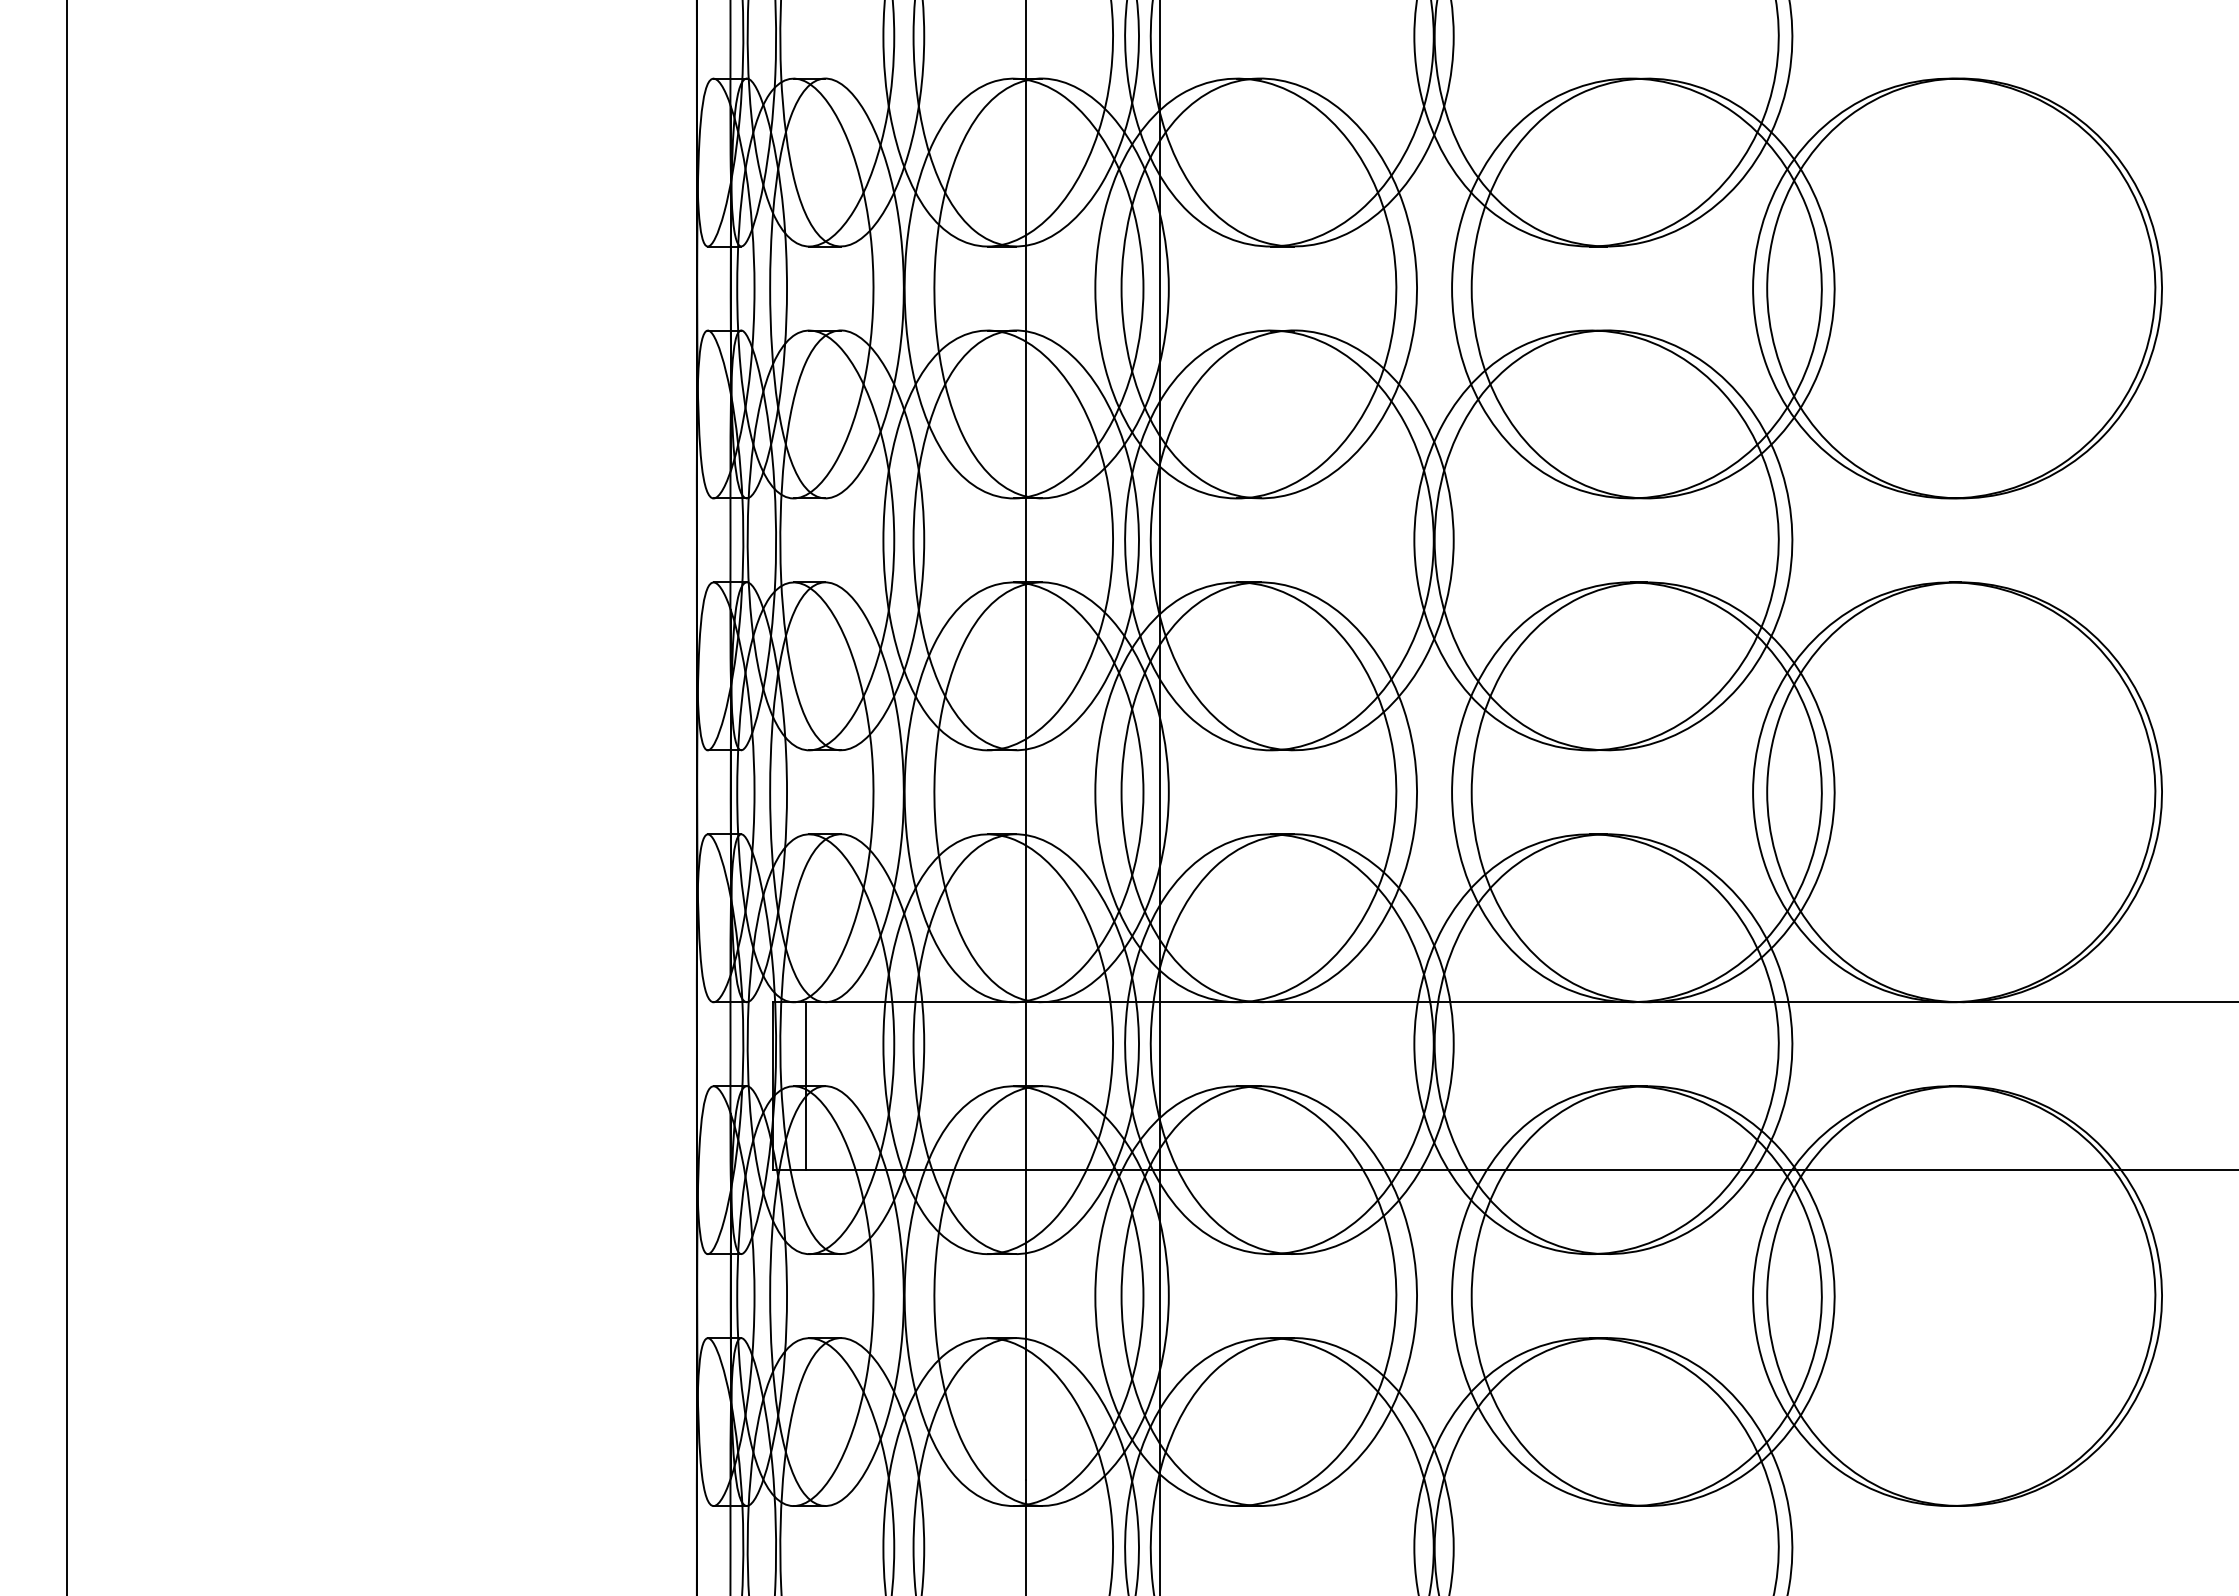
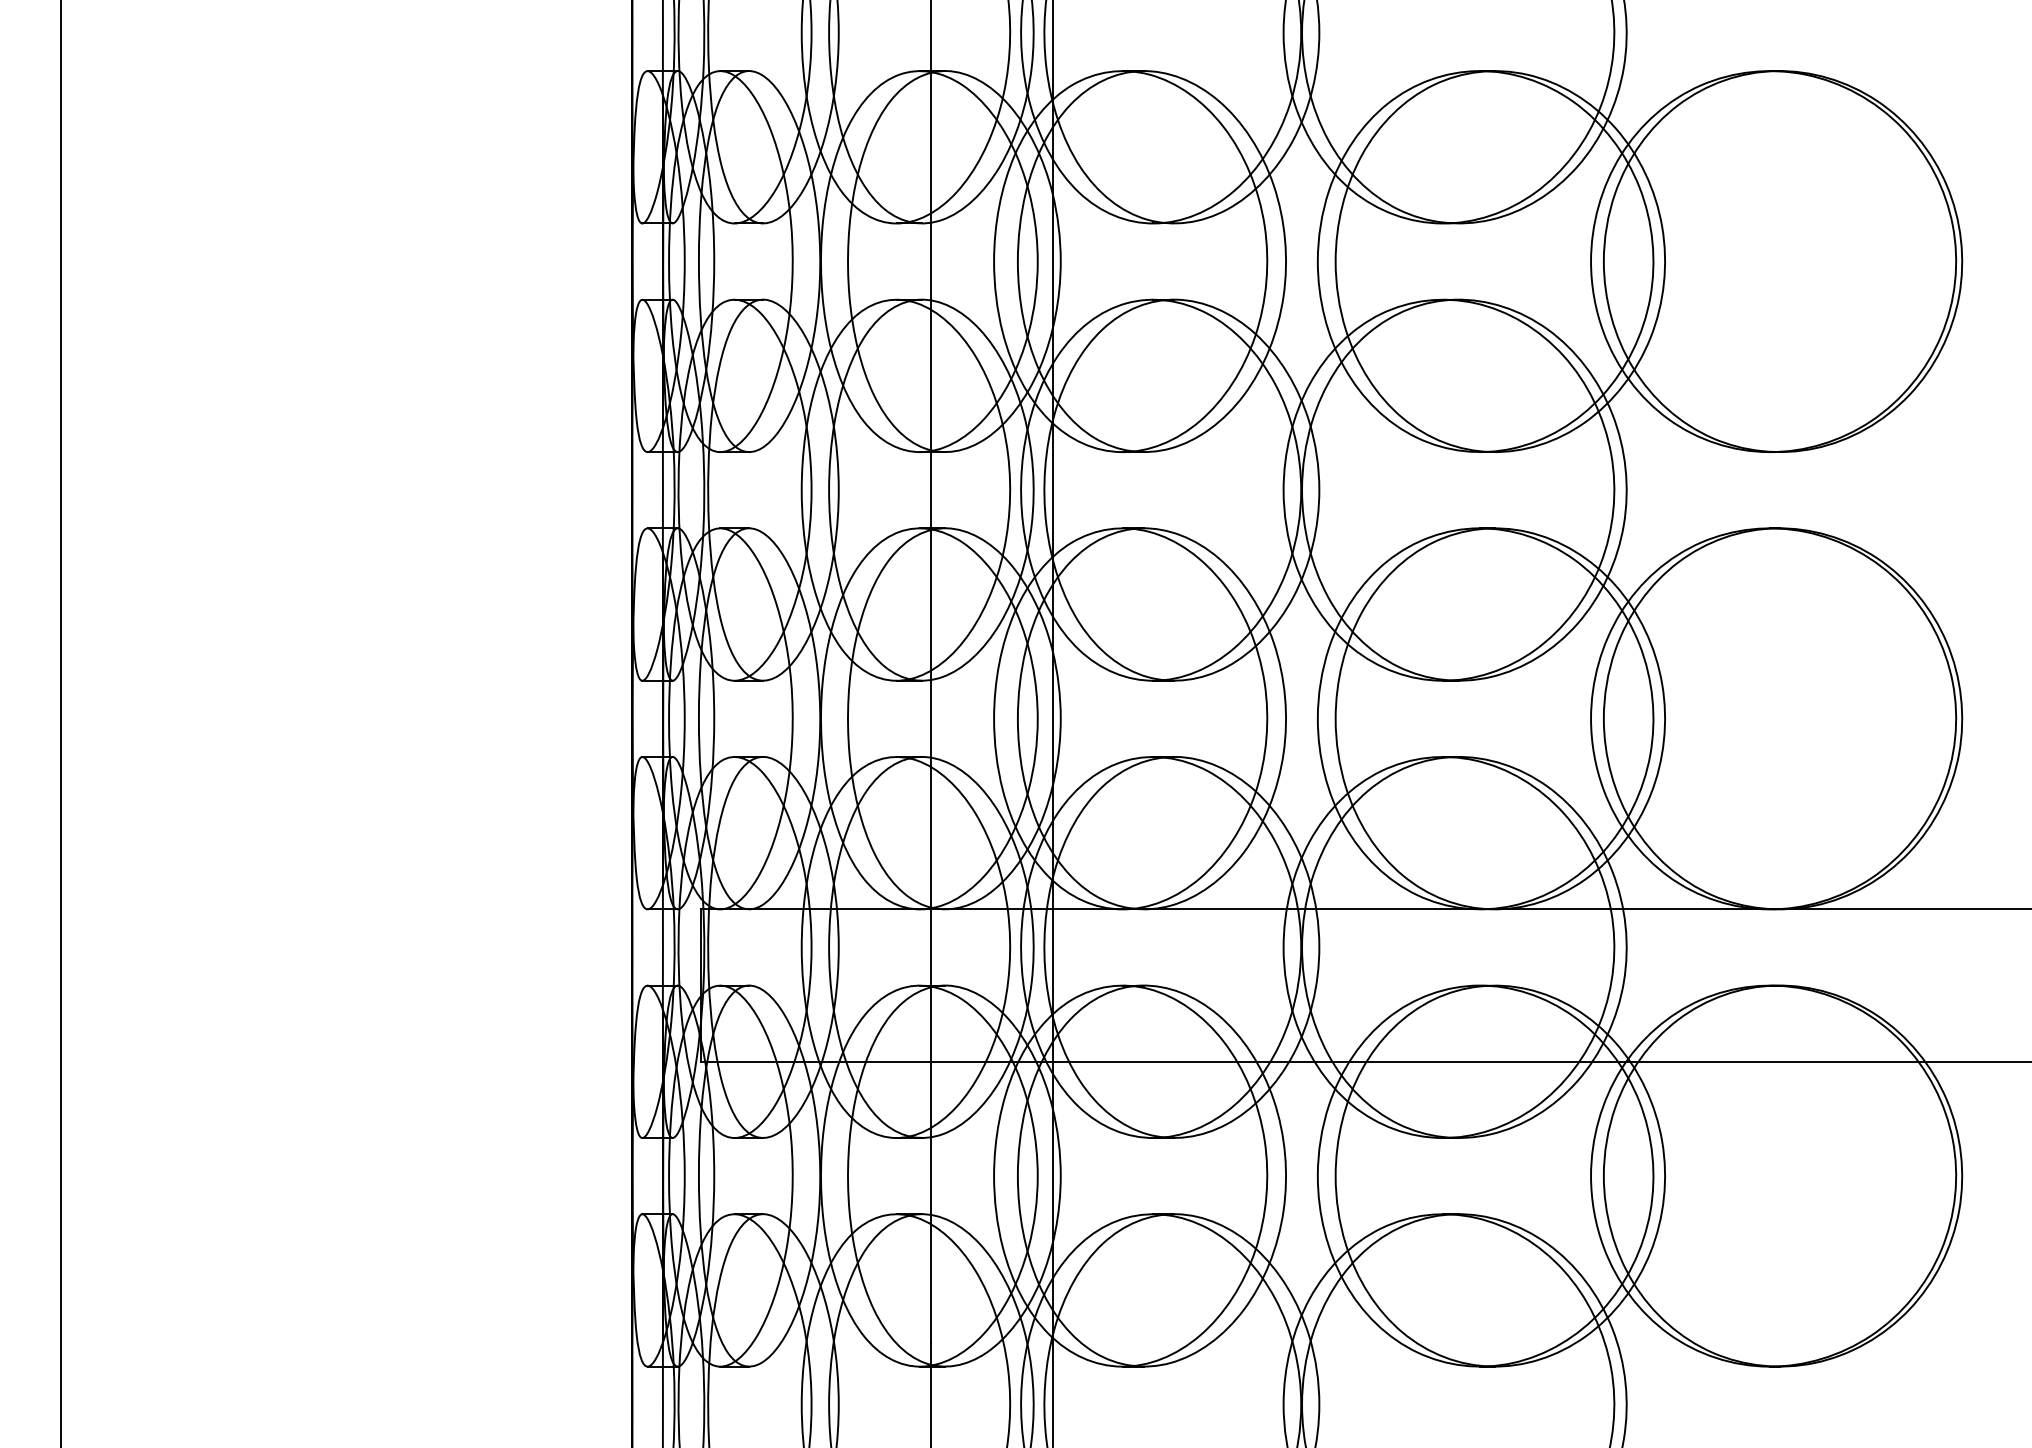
line: (806, 1086) -> (731, 985), removed

